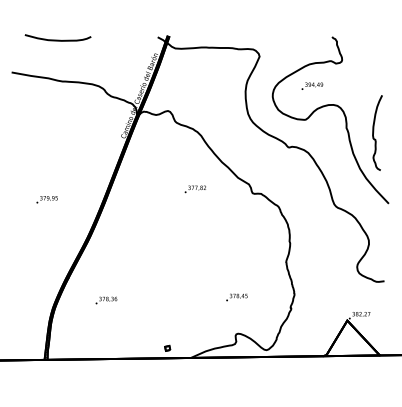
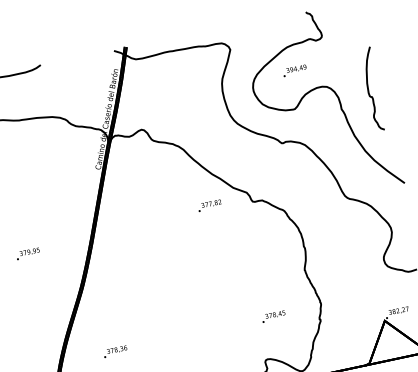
curve: (374, 132) -> (369, 89), moved
text: (194, 189) -> (208, 206), moved
text: (236, 297) -> (273, 316), moved

